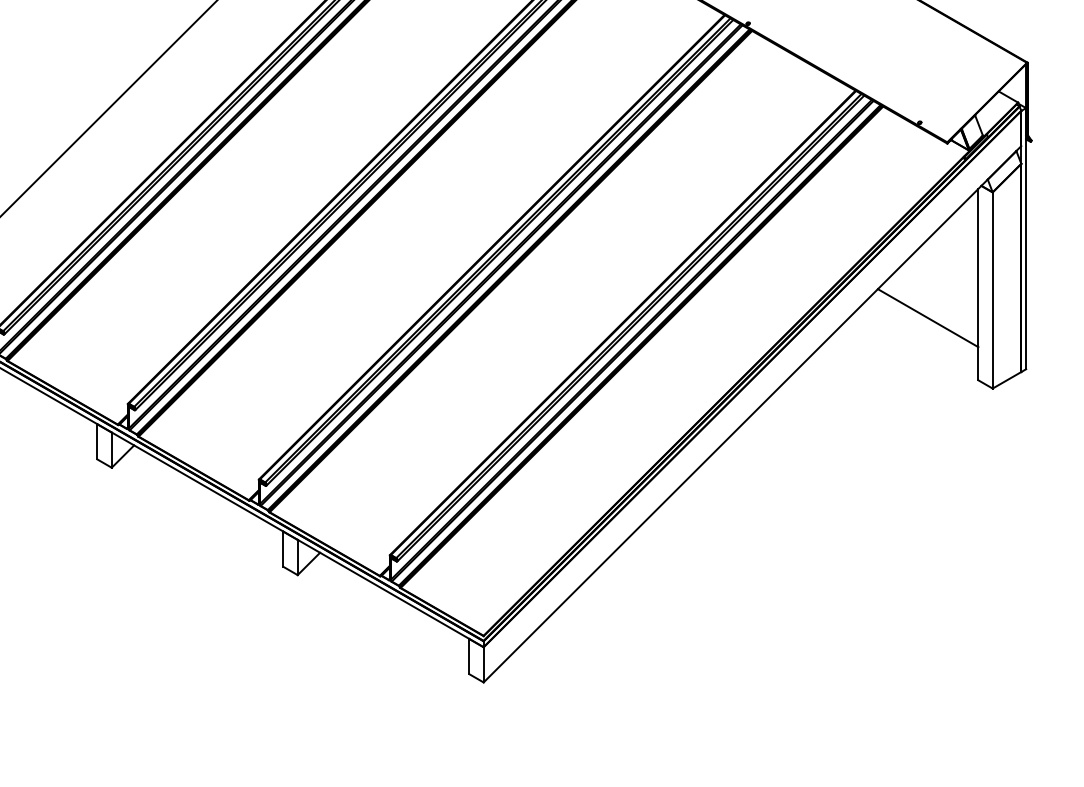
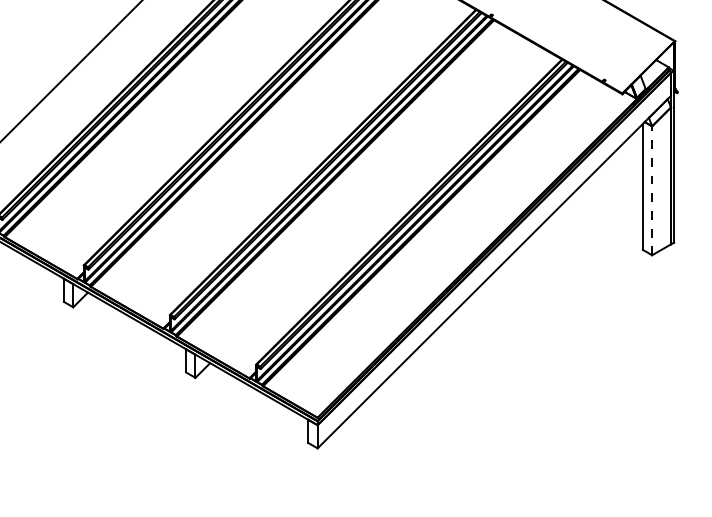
line: (993, 290) -> (652, 190), solid -> dashed
line: (927, 317) -> (609, 208), removed

